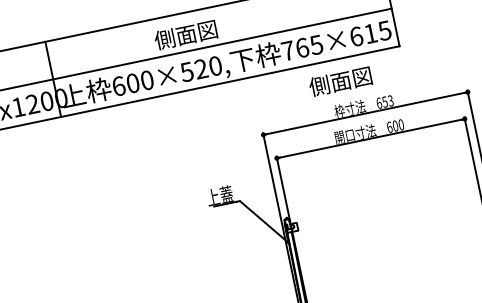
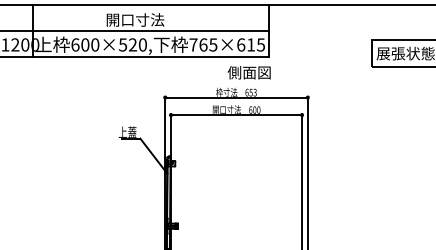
text: (195, 32) -> (134, 19), 側面図 -> 開口寸法
text: (339, 81) -> (248, 72), moved

